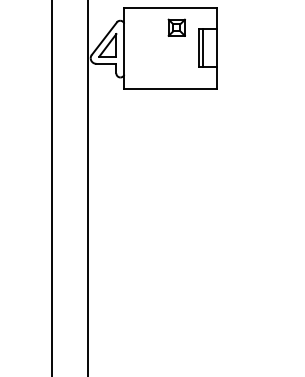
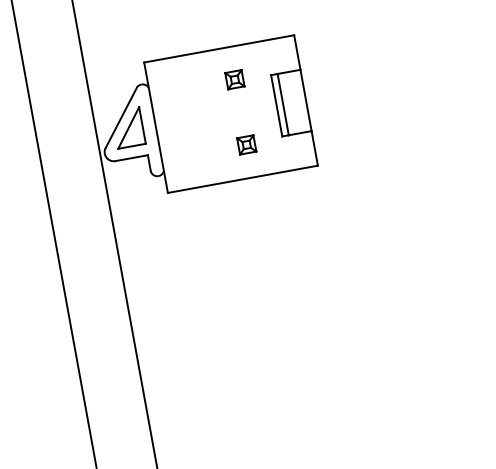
part: (176, 28) -> (234, 80), size x0.62
part: (176, 68) -> (246, 145), added

